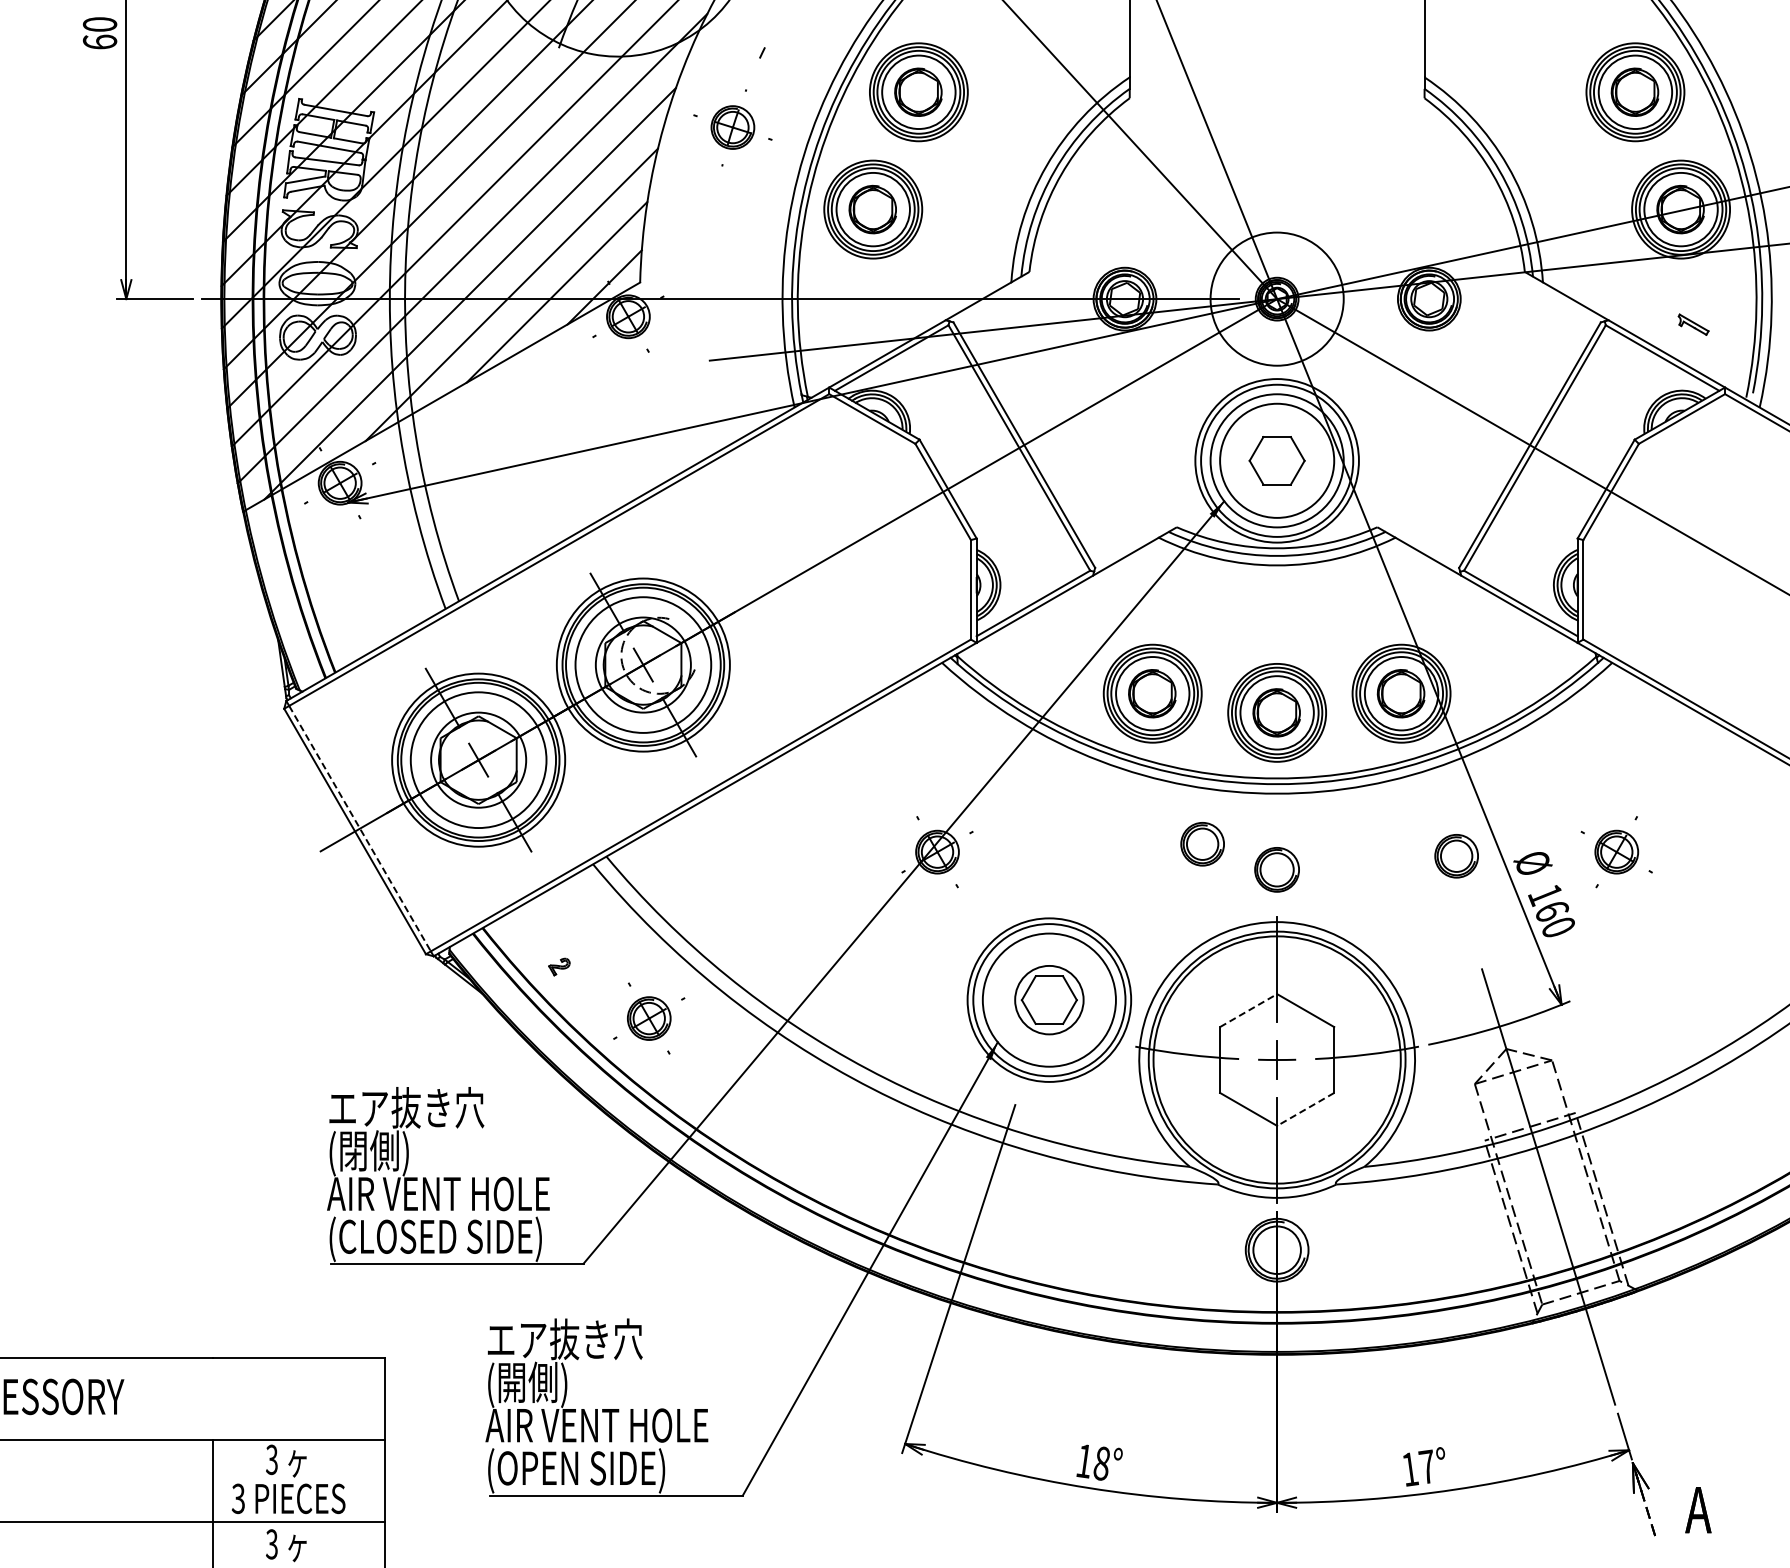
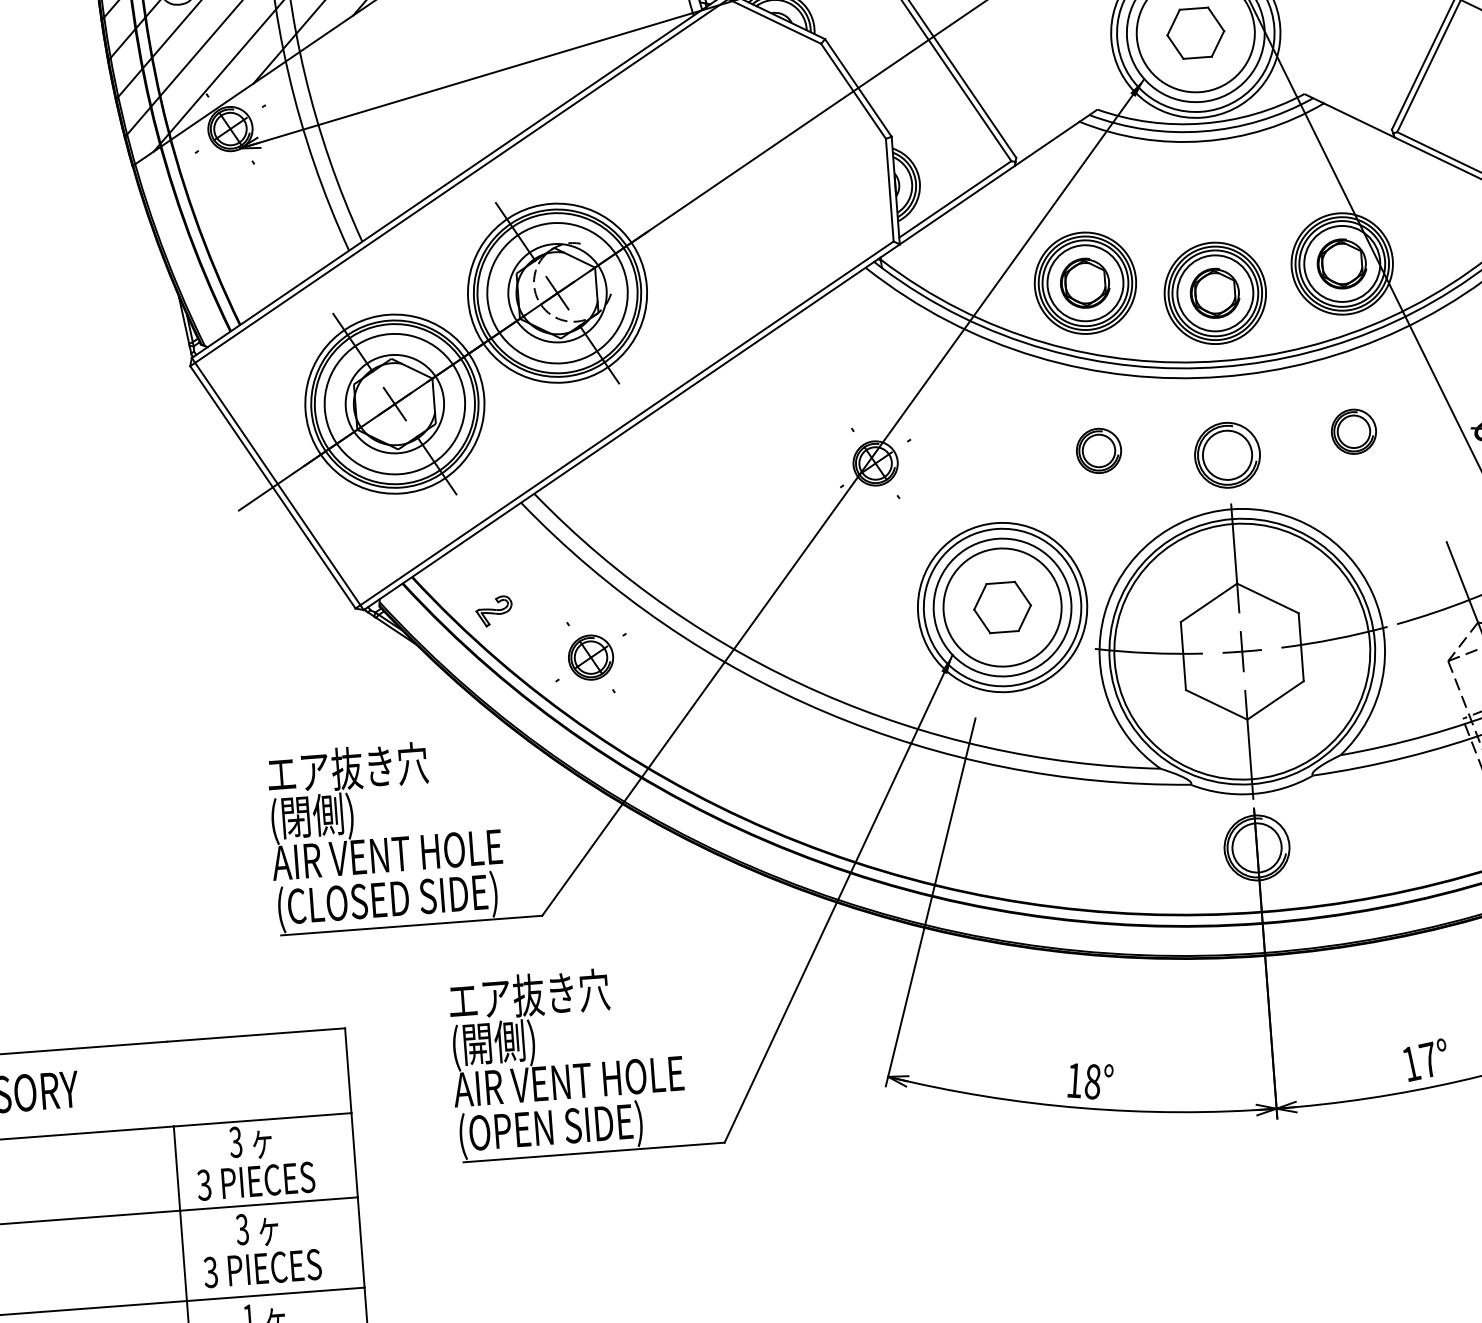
line: (360, 828) -> (278, 483), dashed -> solid
part: (1202, 844) -> (1098, 451), moved
part: (1456, 856) -> (1353, 432), moved
part: (1276, 869) -> (1226, 455), size x1.43
part: (559, 966) -> (494, 610), size x1.67
circle: (1049, 1000) -> (1002, 607), size x1.67
line: (1248, 1010) -> (1208, 602), dashed -> solid
line: (1305, 1109) -> (1275, 700), dashed -> solid

